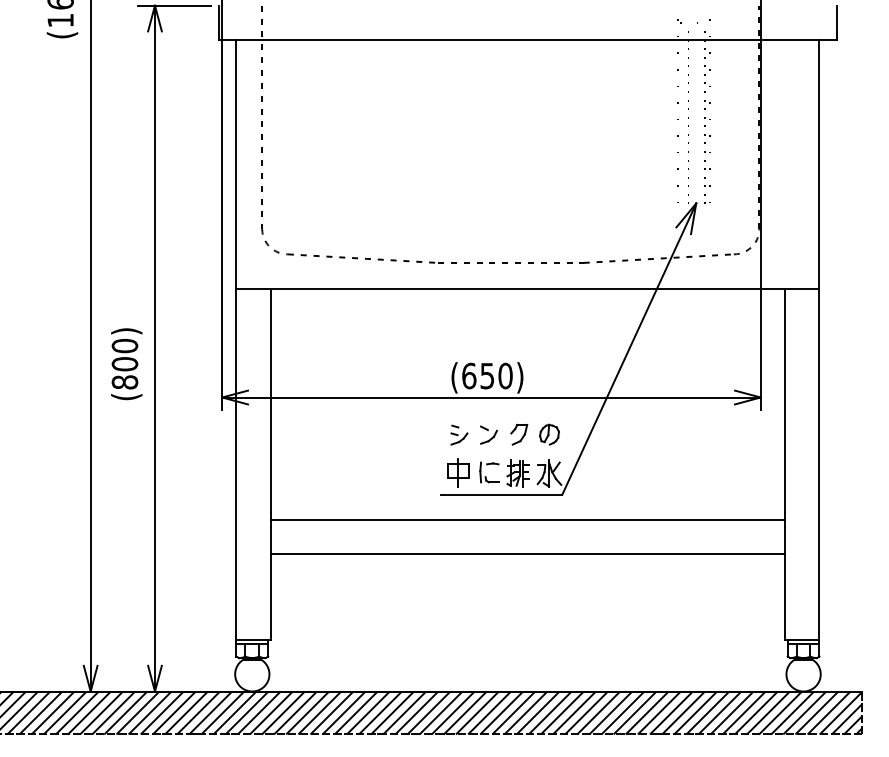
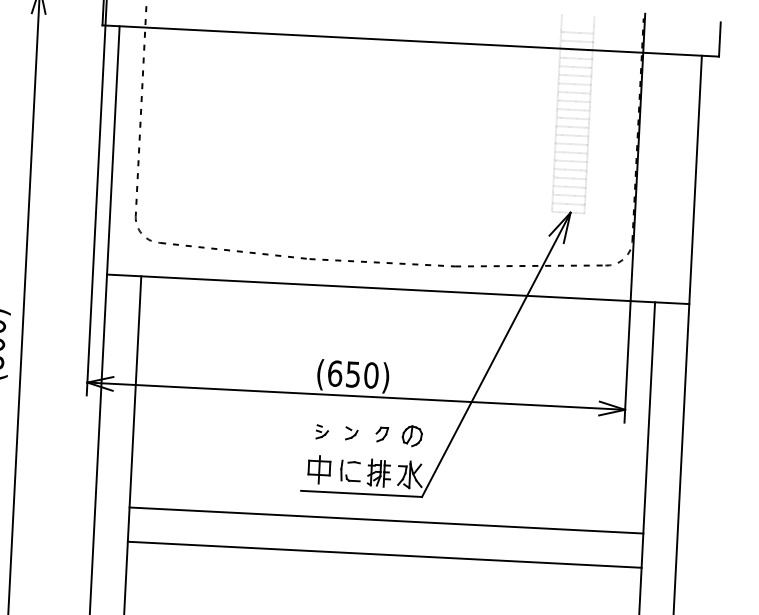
part: (459, 434) -> (322, 431), size x0.7
part: (488, 434) -> (351, 432), size x0.7
part: (519, 434) -> (382, 434), size x0.7

